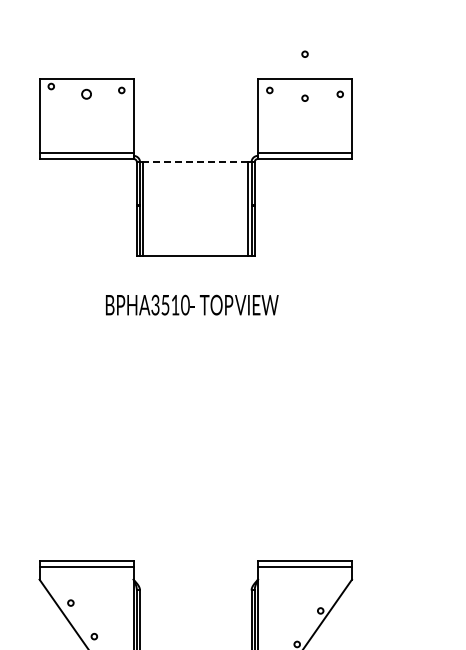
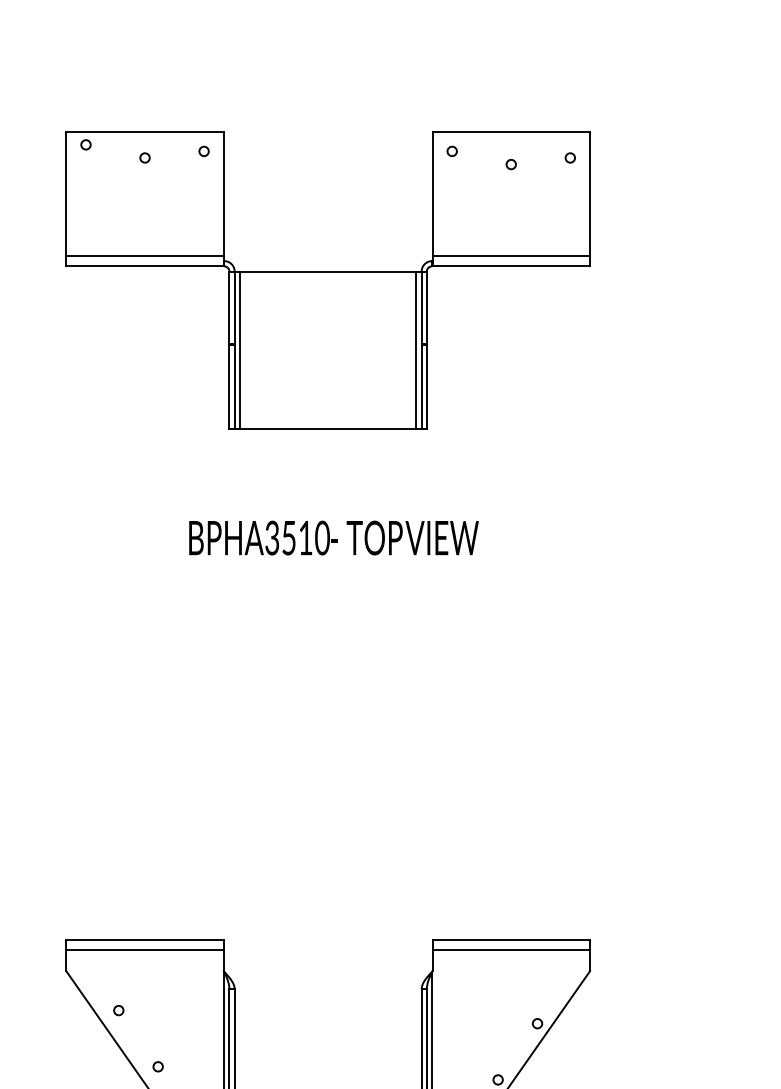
circle: (304, 53) -> (510, 89), removed
circle: (86, 94) -> (144, 158), size x0.62
line: (195, 162) -> (327, 272), dashed -> solid
text: (192, 304) -> (334, 536), moved

